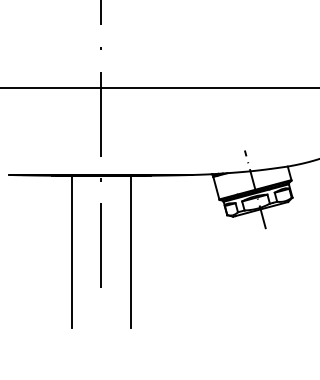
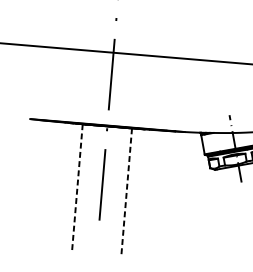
line: (71, 251) -> (77, 187), solid -> dashed
line: (130, 251) -> (126, 191), solid -> dashed

